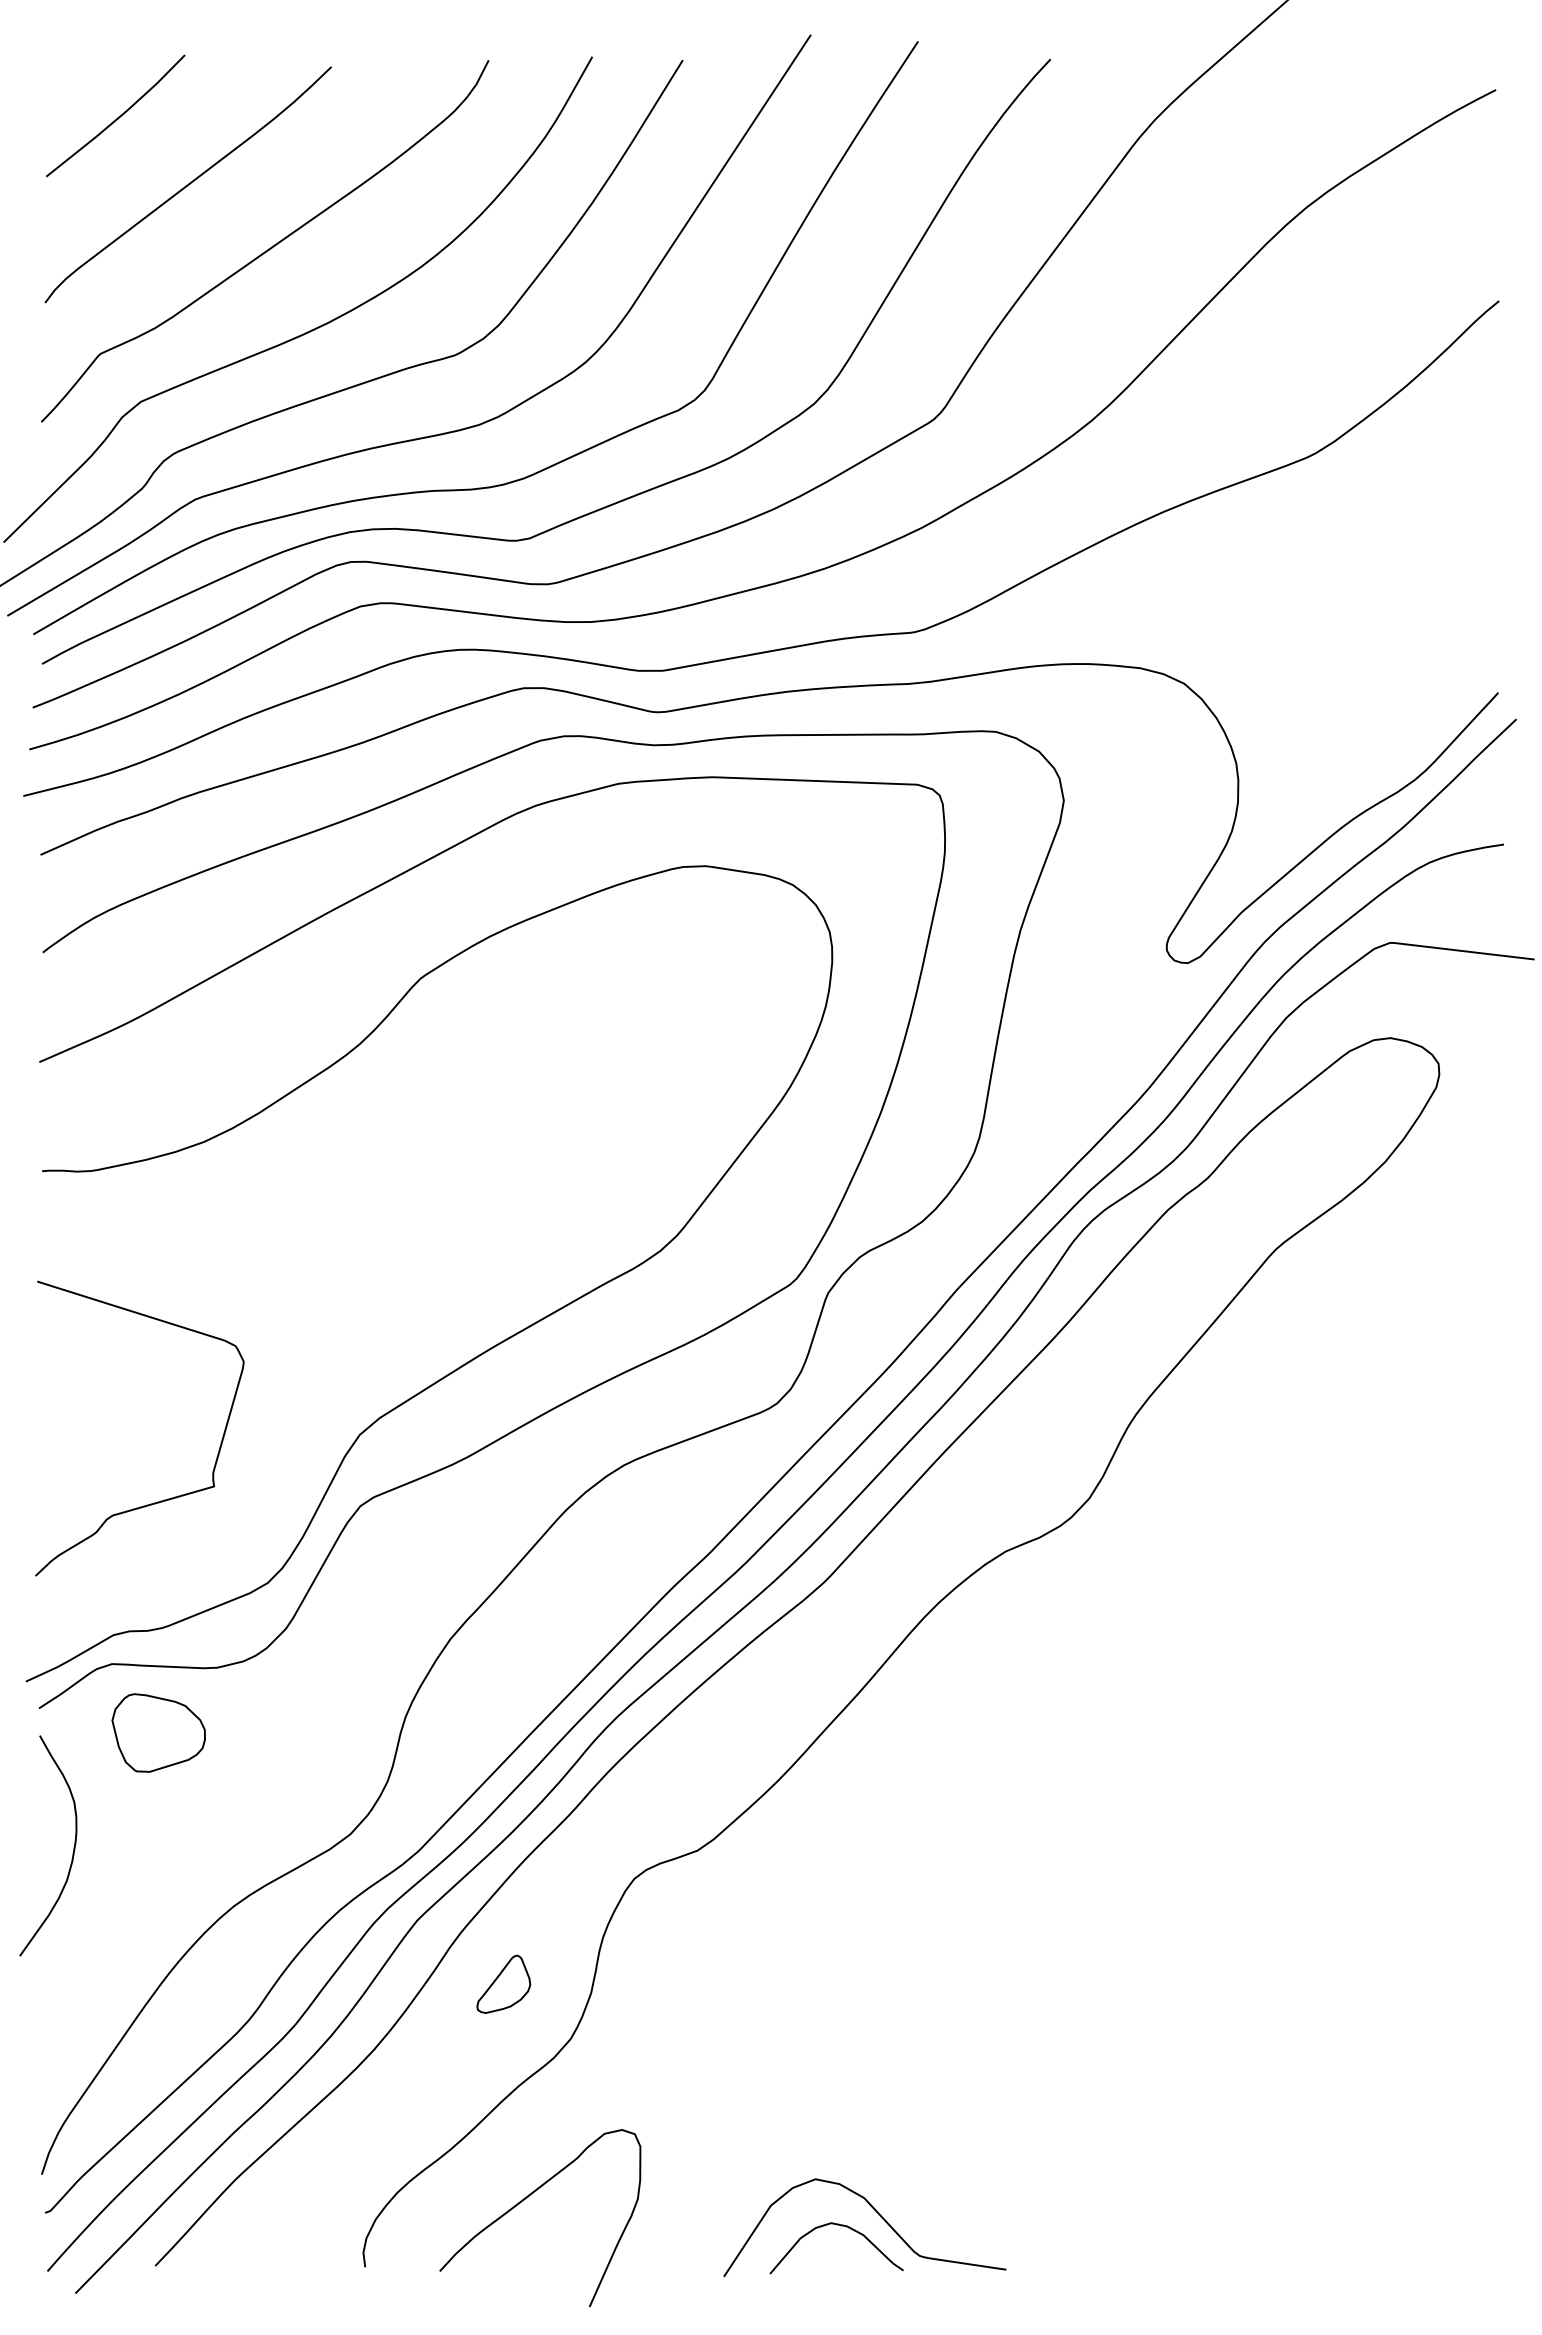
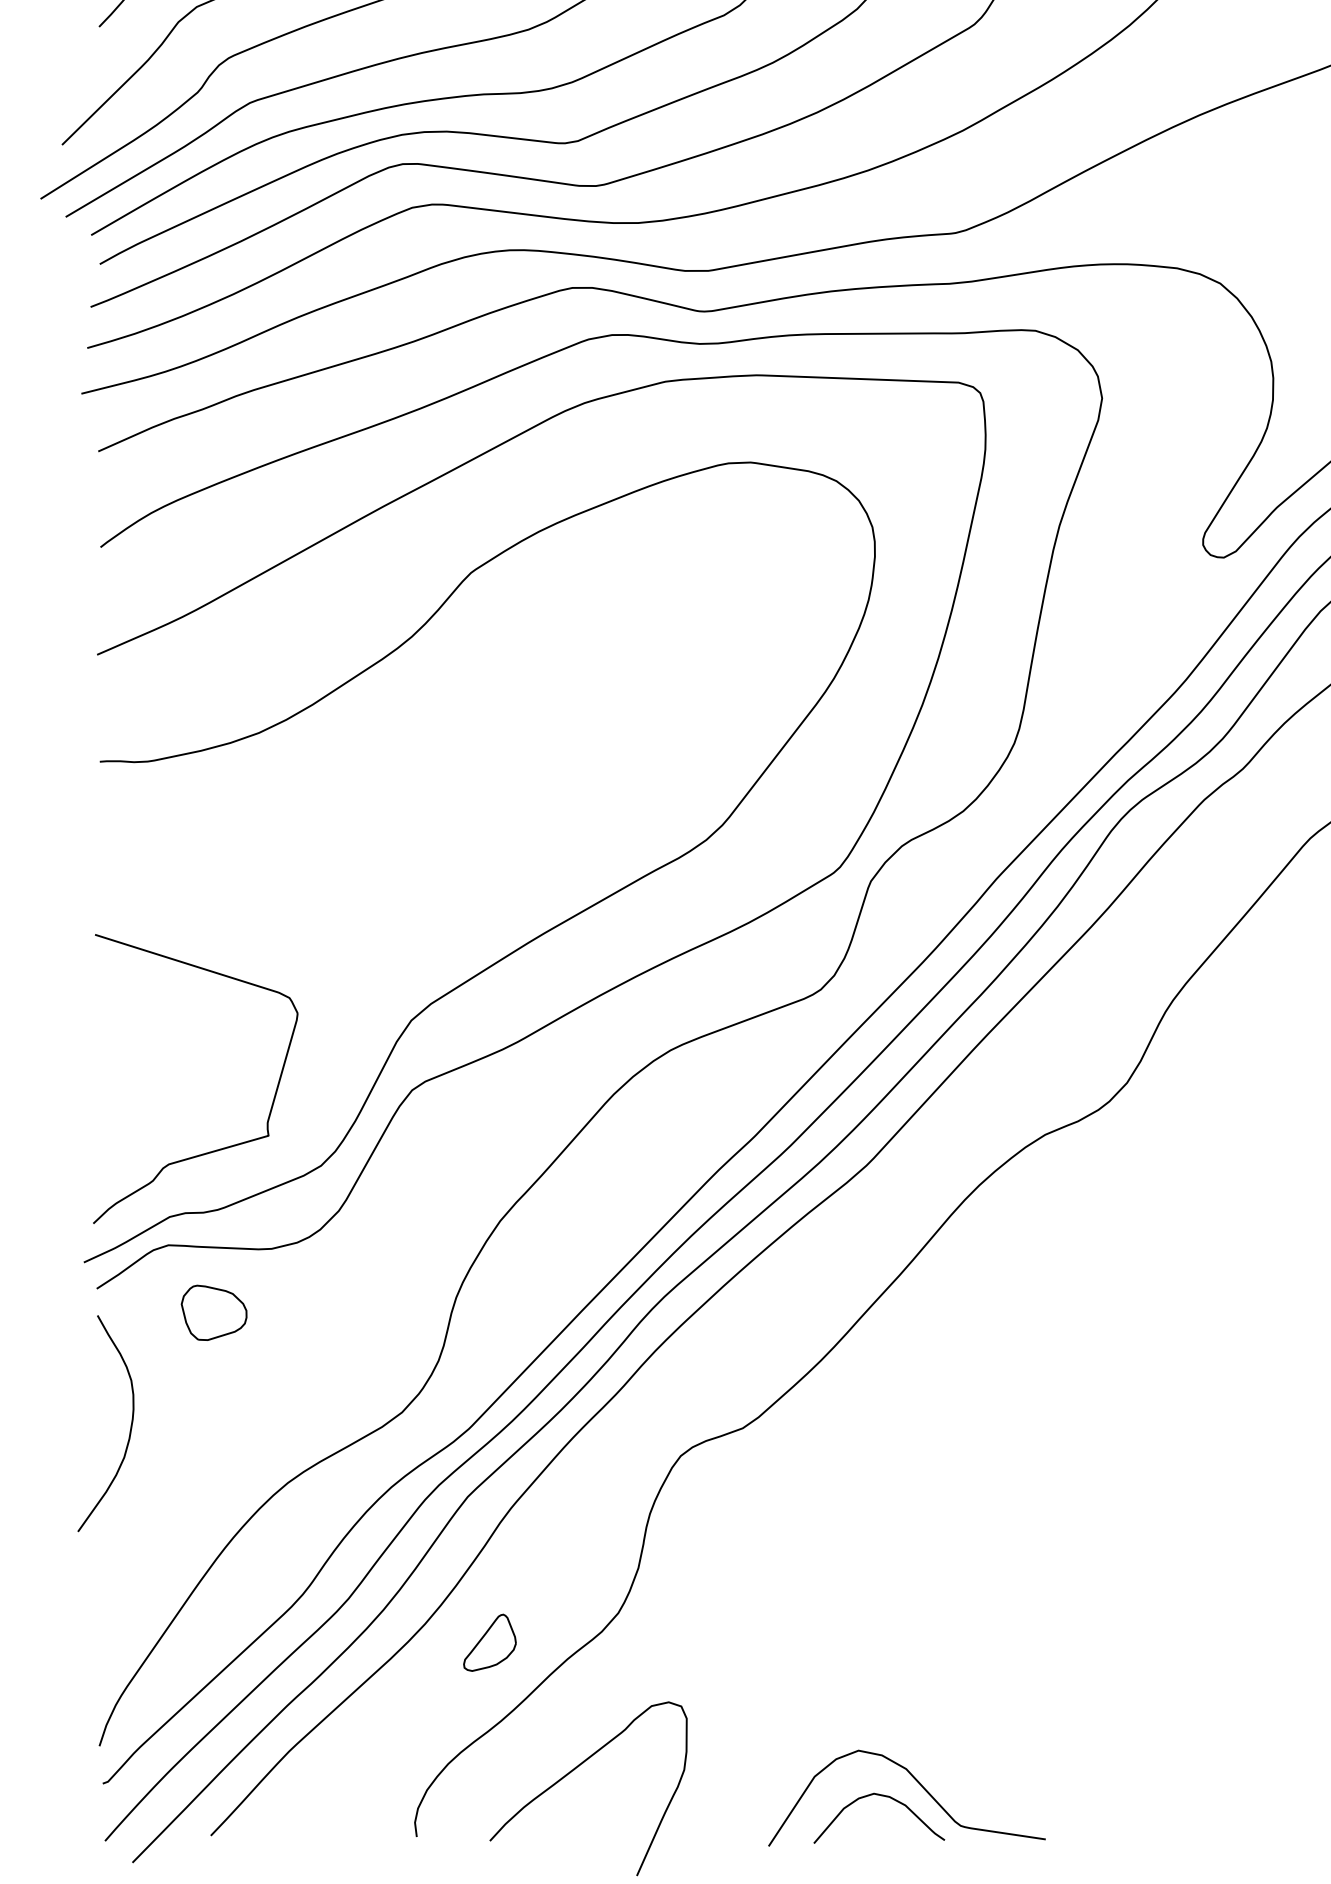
curve: (160, 1500) -> (215, 1149), moved
part: (158, 1732) -> (213, 1312), size x0.71
part: (503, 1983) -> (489, 1642), moved

